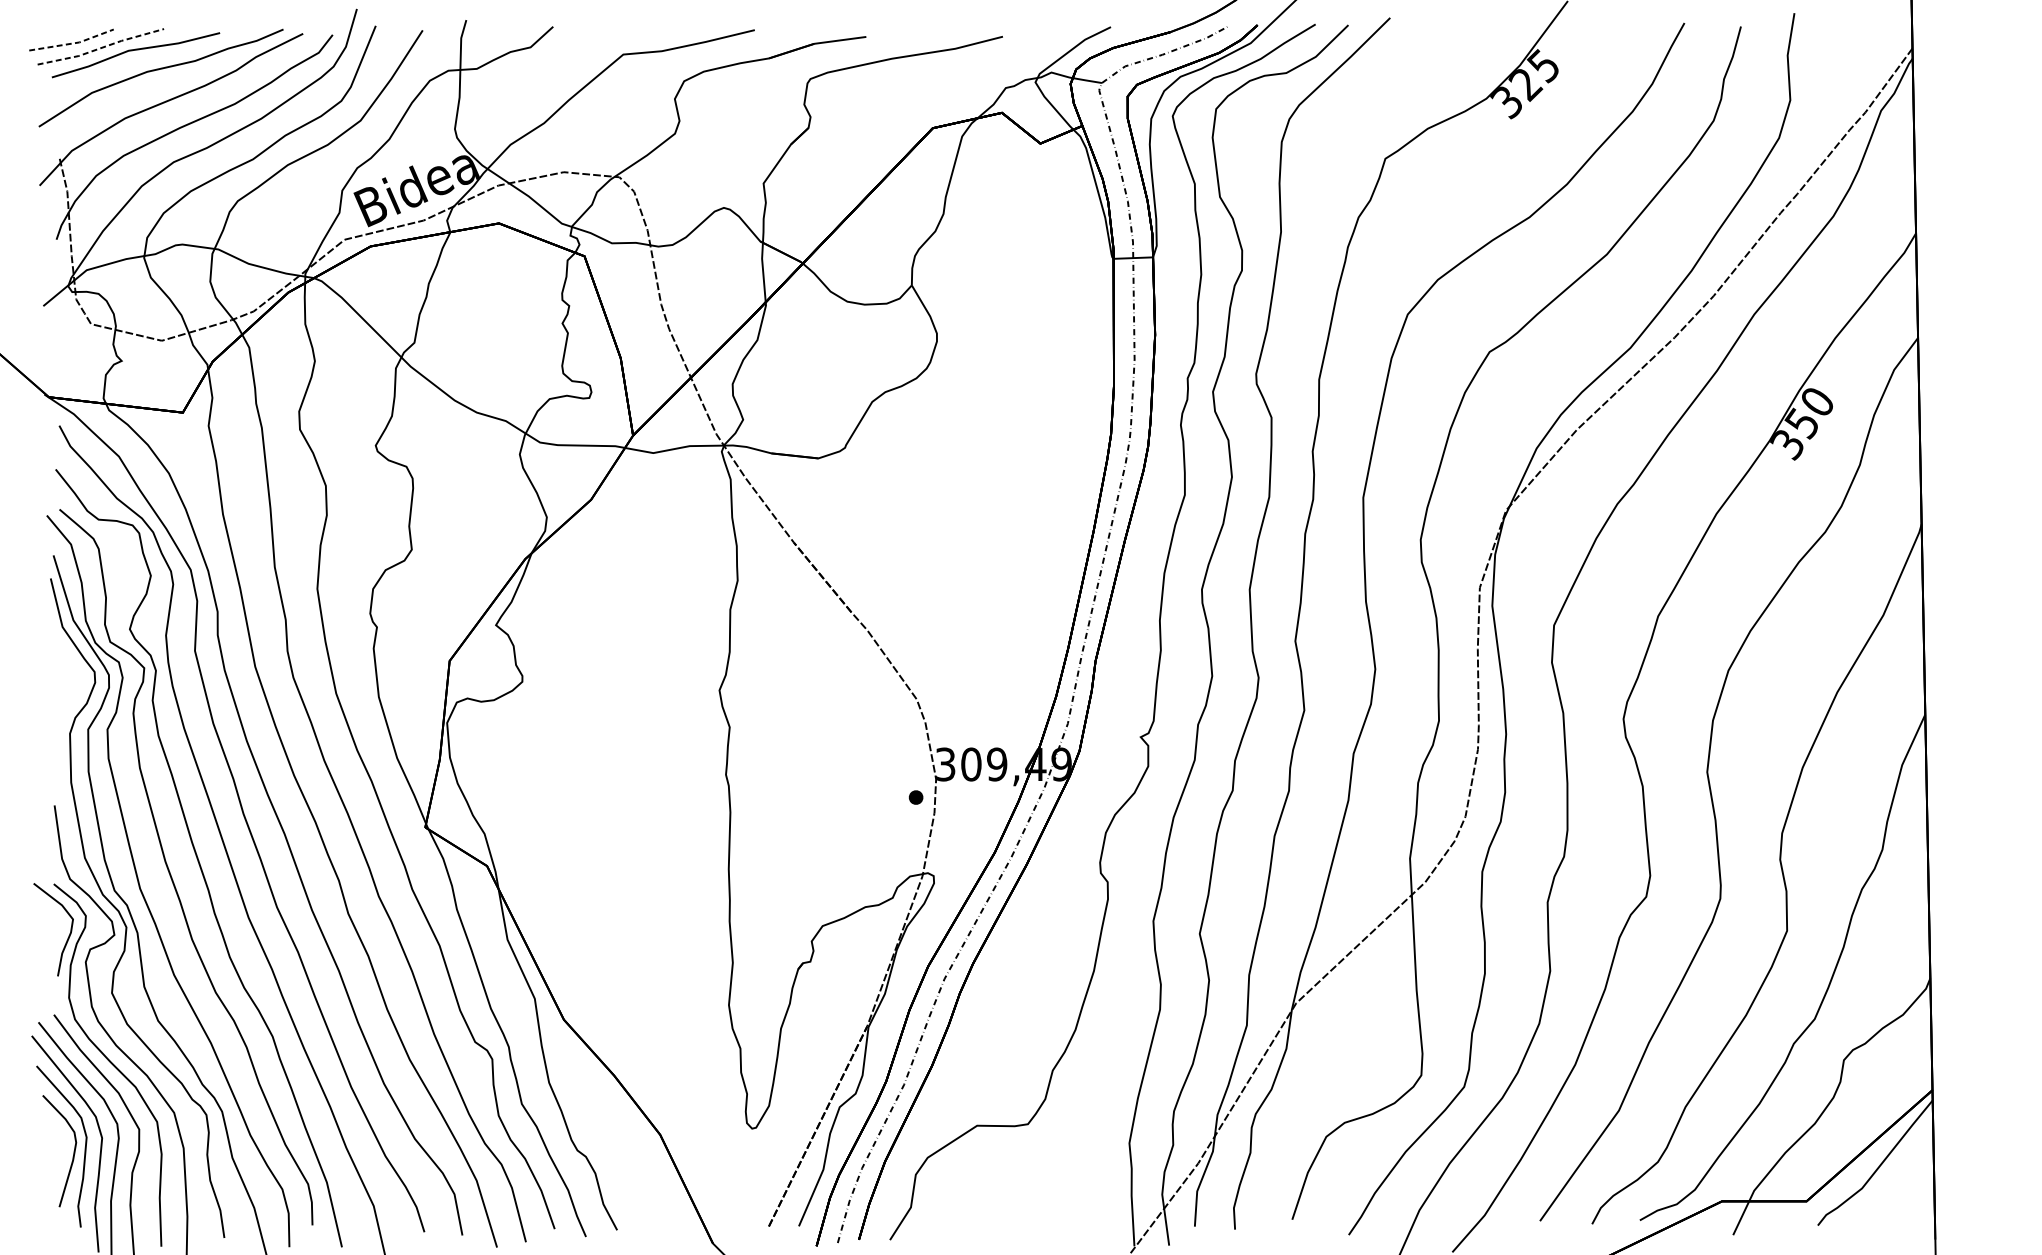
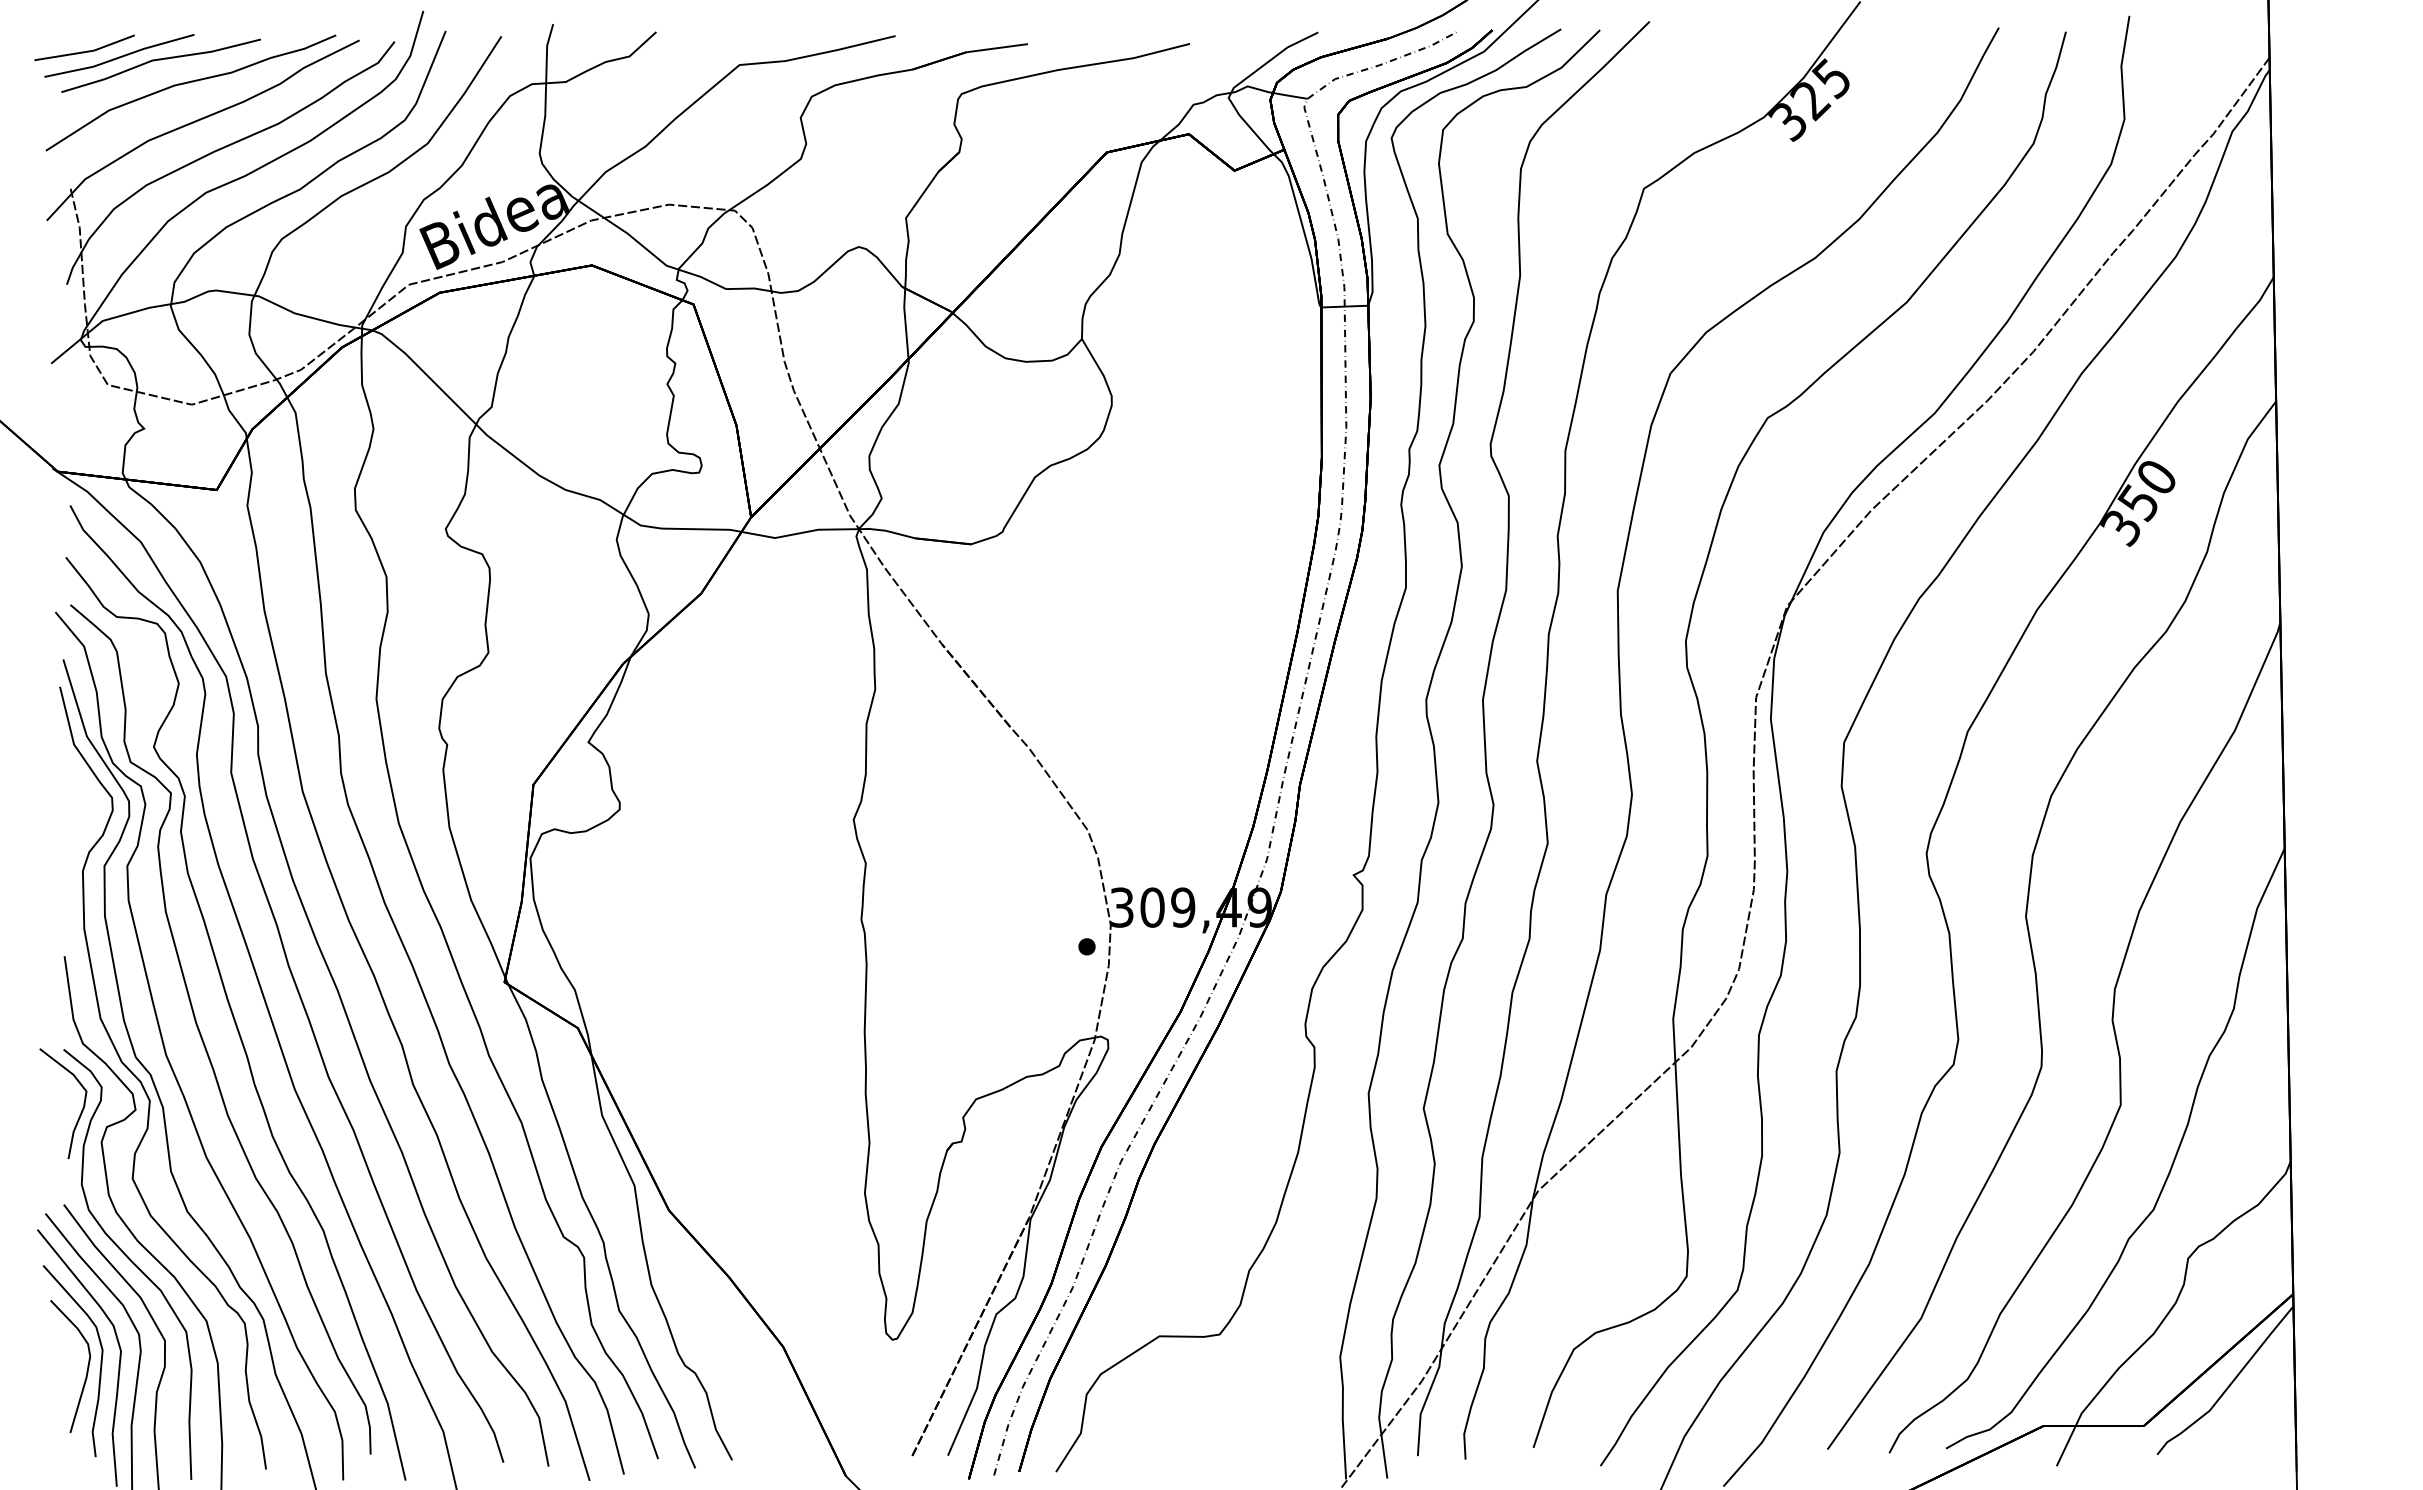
line: (73, 43) -> (86, 51), dashed -> solid
line: (101, 48) -> (120, 57), dashed -> solid

